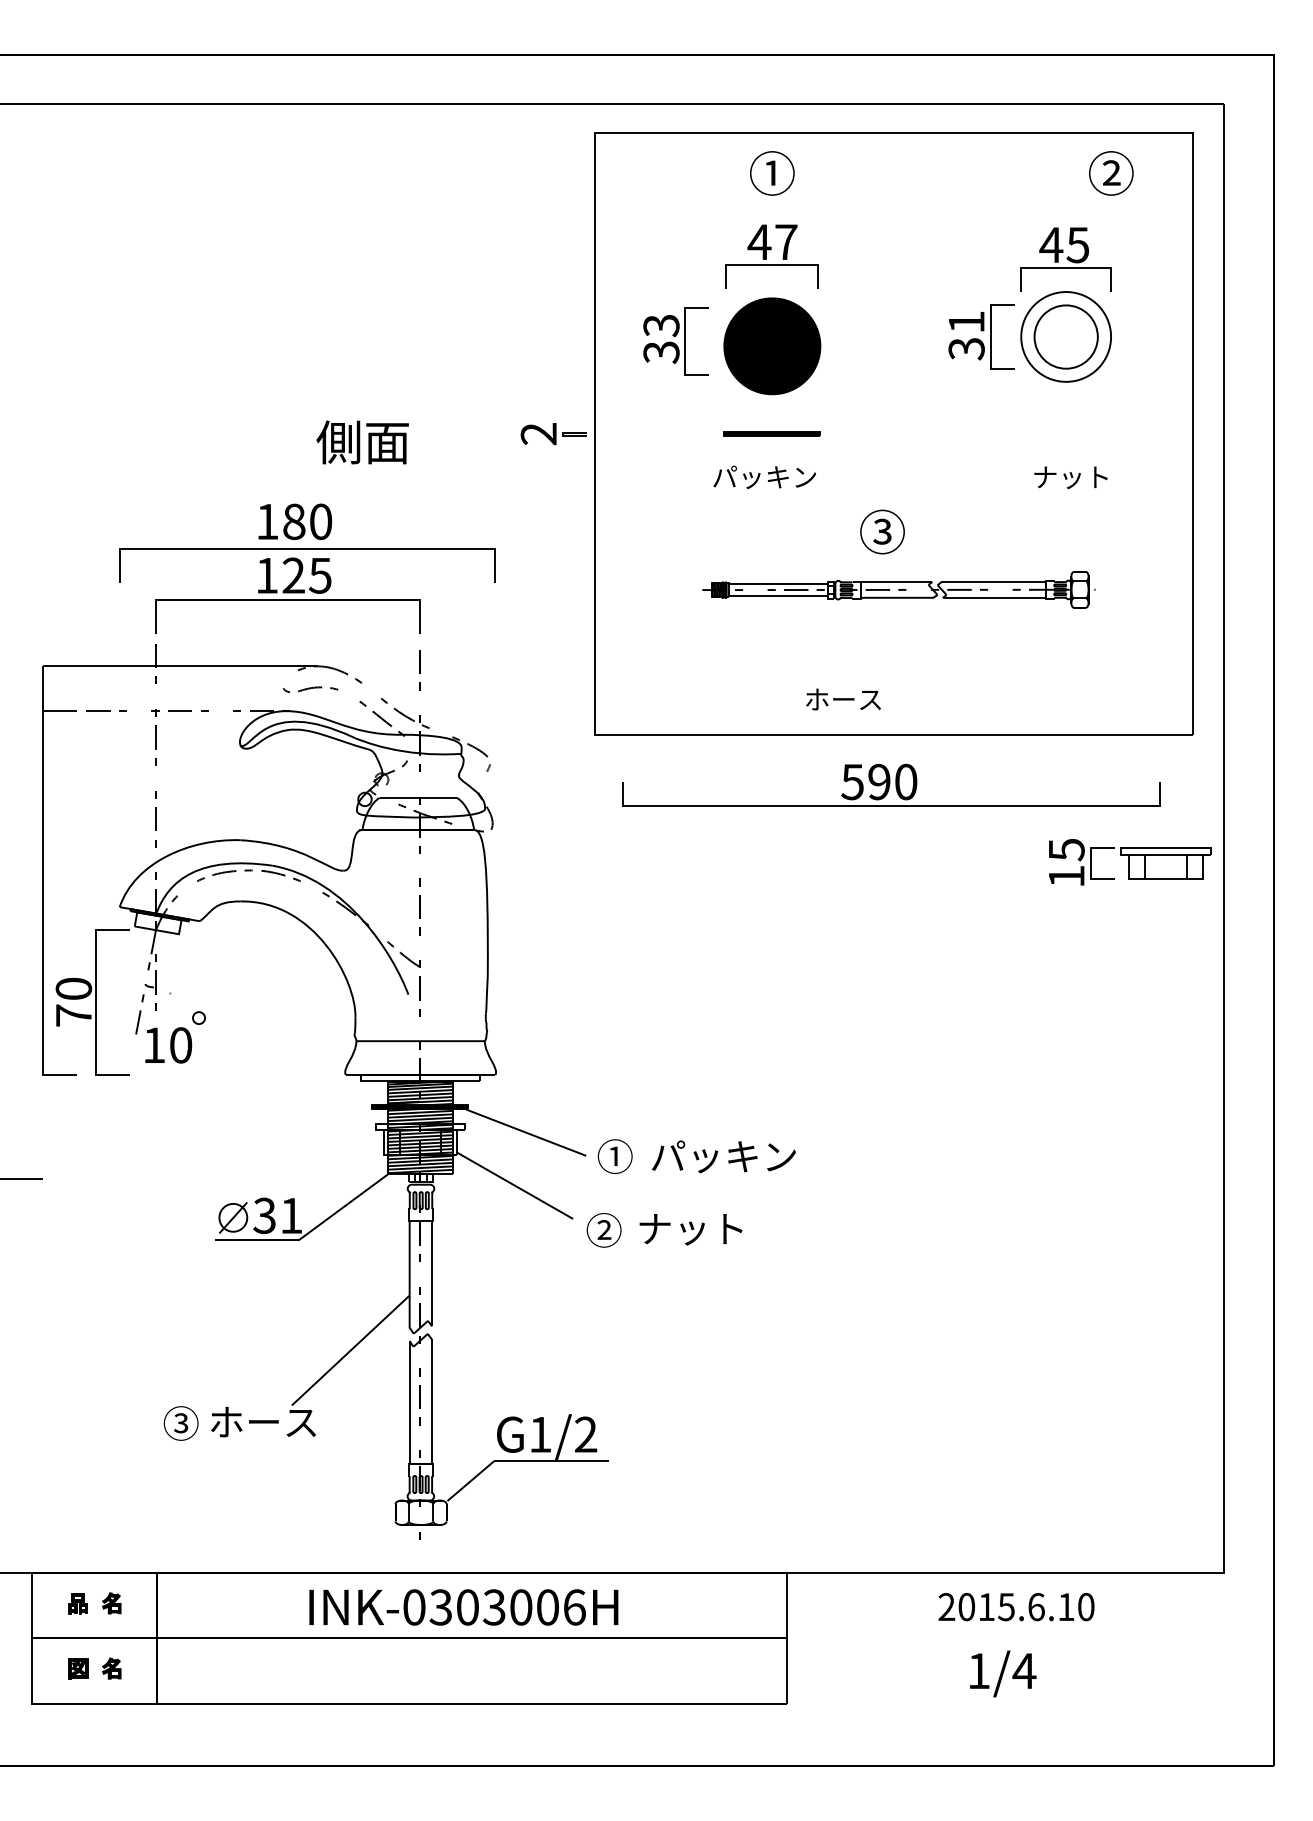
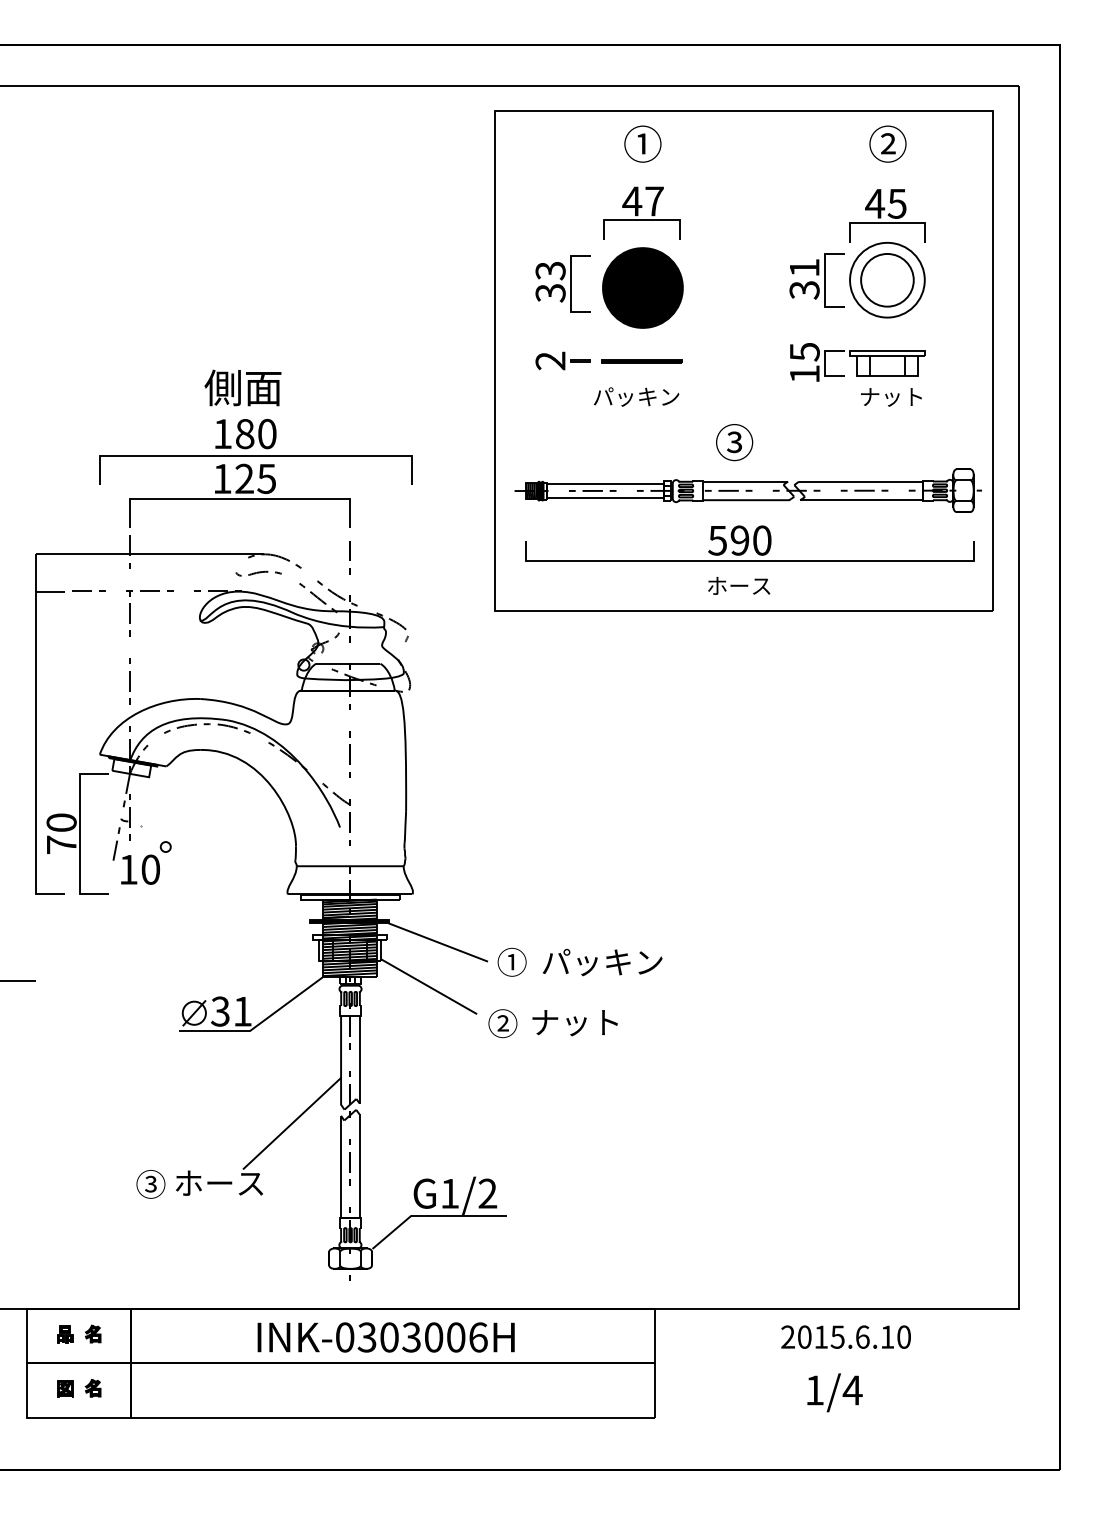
text: (1110, 172) -> (887, 143), moved
part: (553, 433) -> (562, 360), moved
text: (362, 441) -> (242, 387), moved
part: (898, 589) -> (747, 490), size x1.43
text: (843, 699) -> (739, 585), moved
part: (890, 785) -> (749, 543), moved
part: (1129, 862) -> (857, 362), moved

